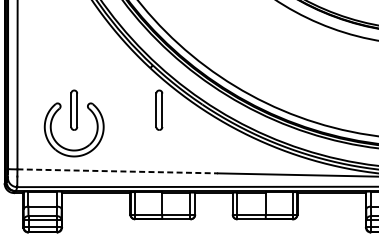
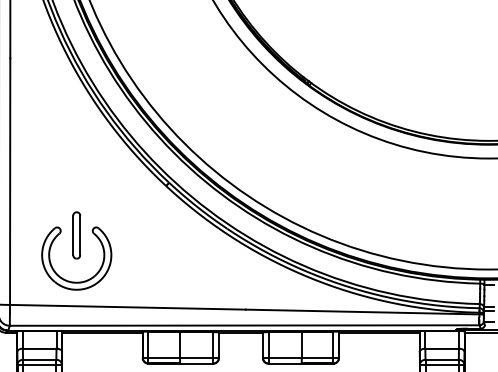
part: (159, 110) -> (176, 235), removed
line: (117, 171) -> (127, 307), dashed -> solid

